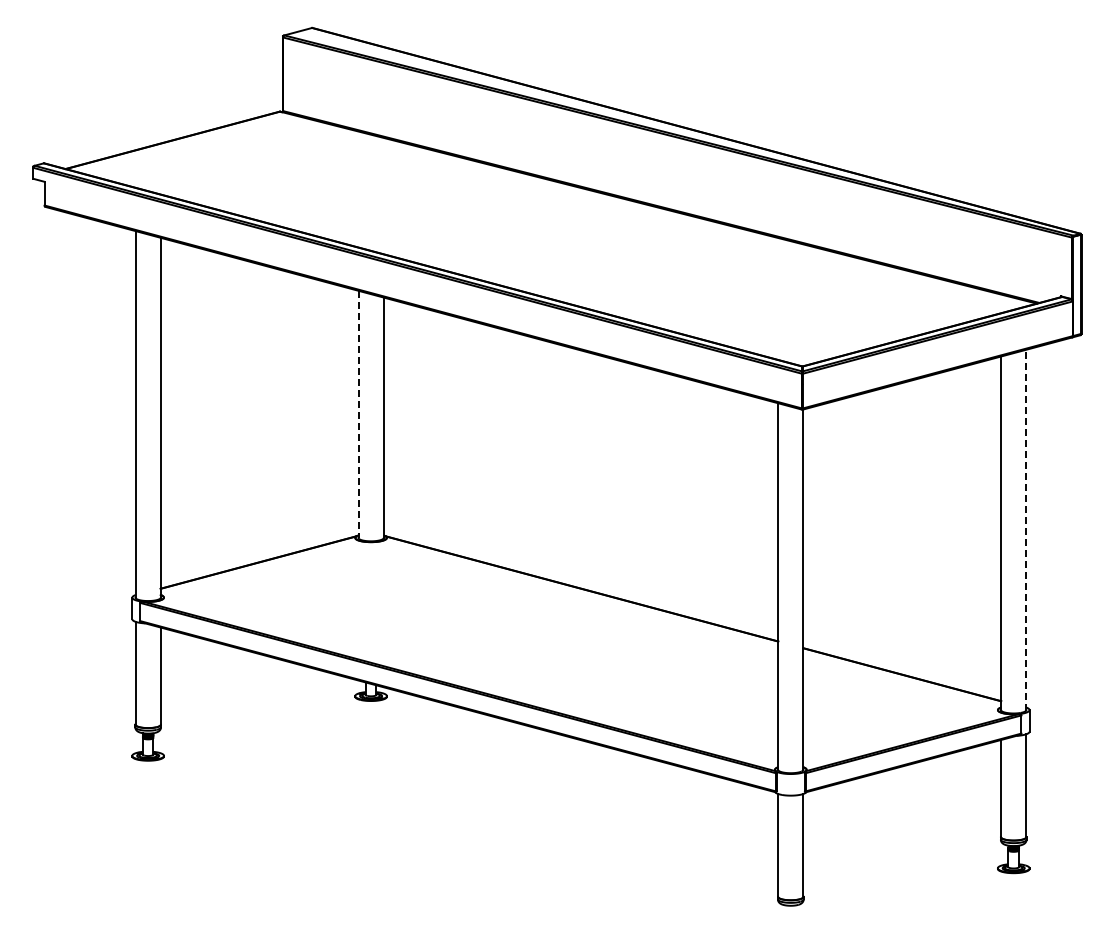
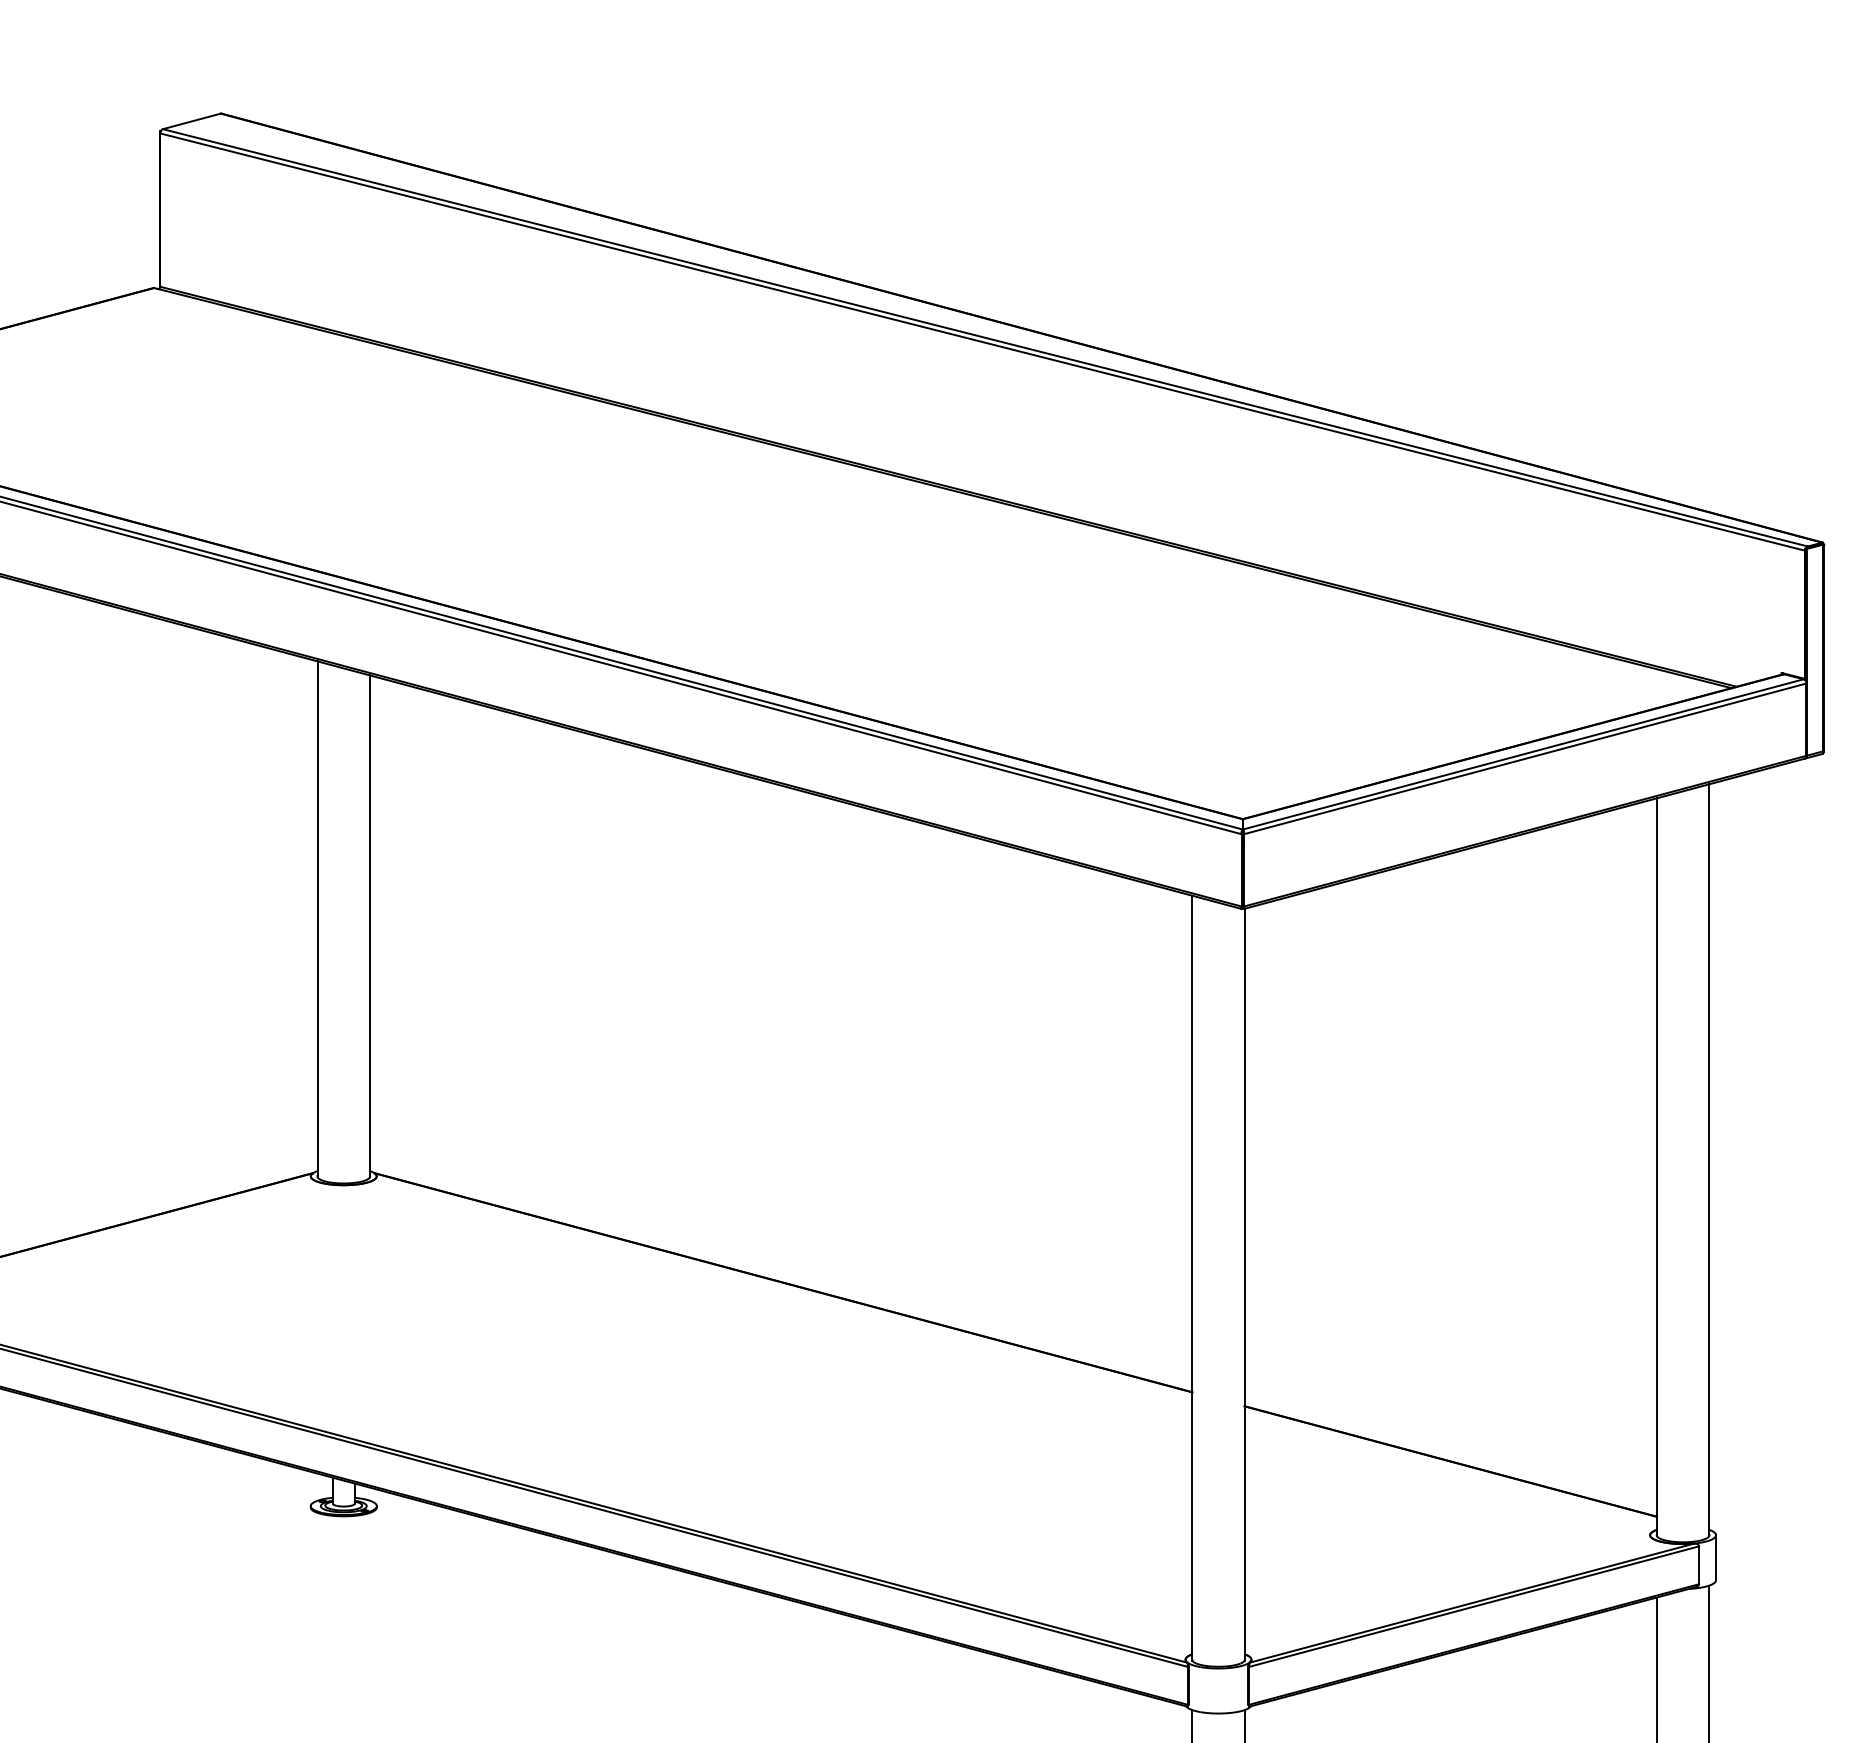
line: (358, 414) -> (317, 919), dashed -> solid
line: (1026, 529) -> (1709, 1158), dashed -> solid

